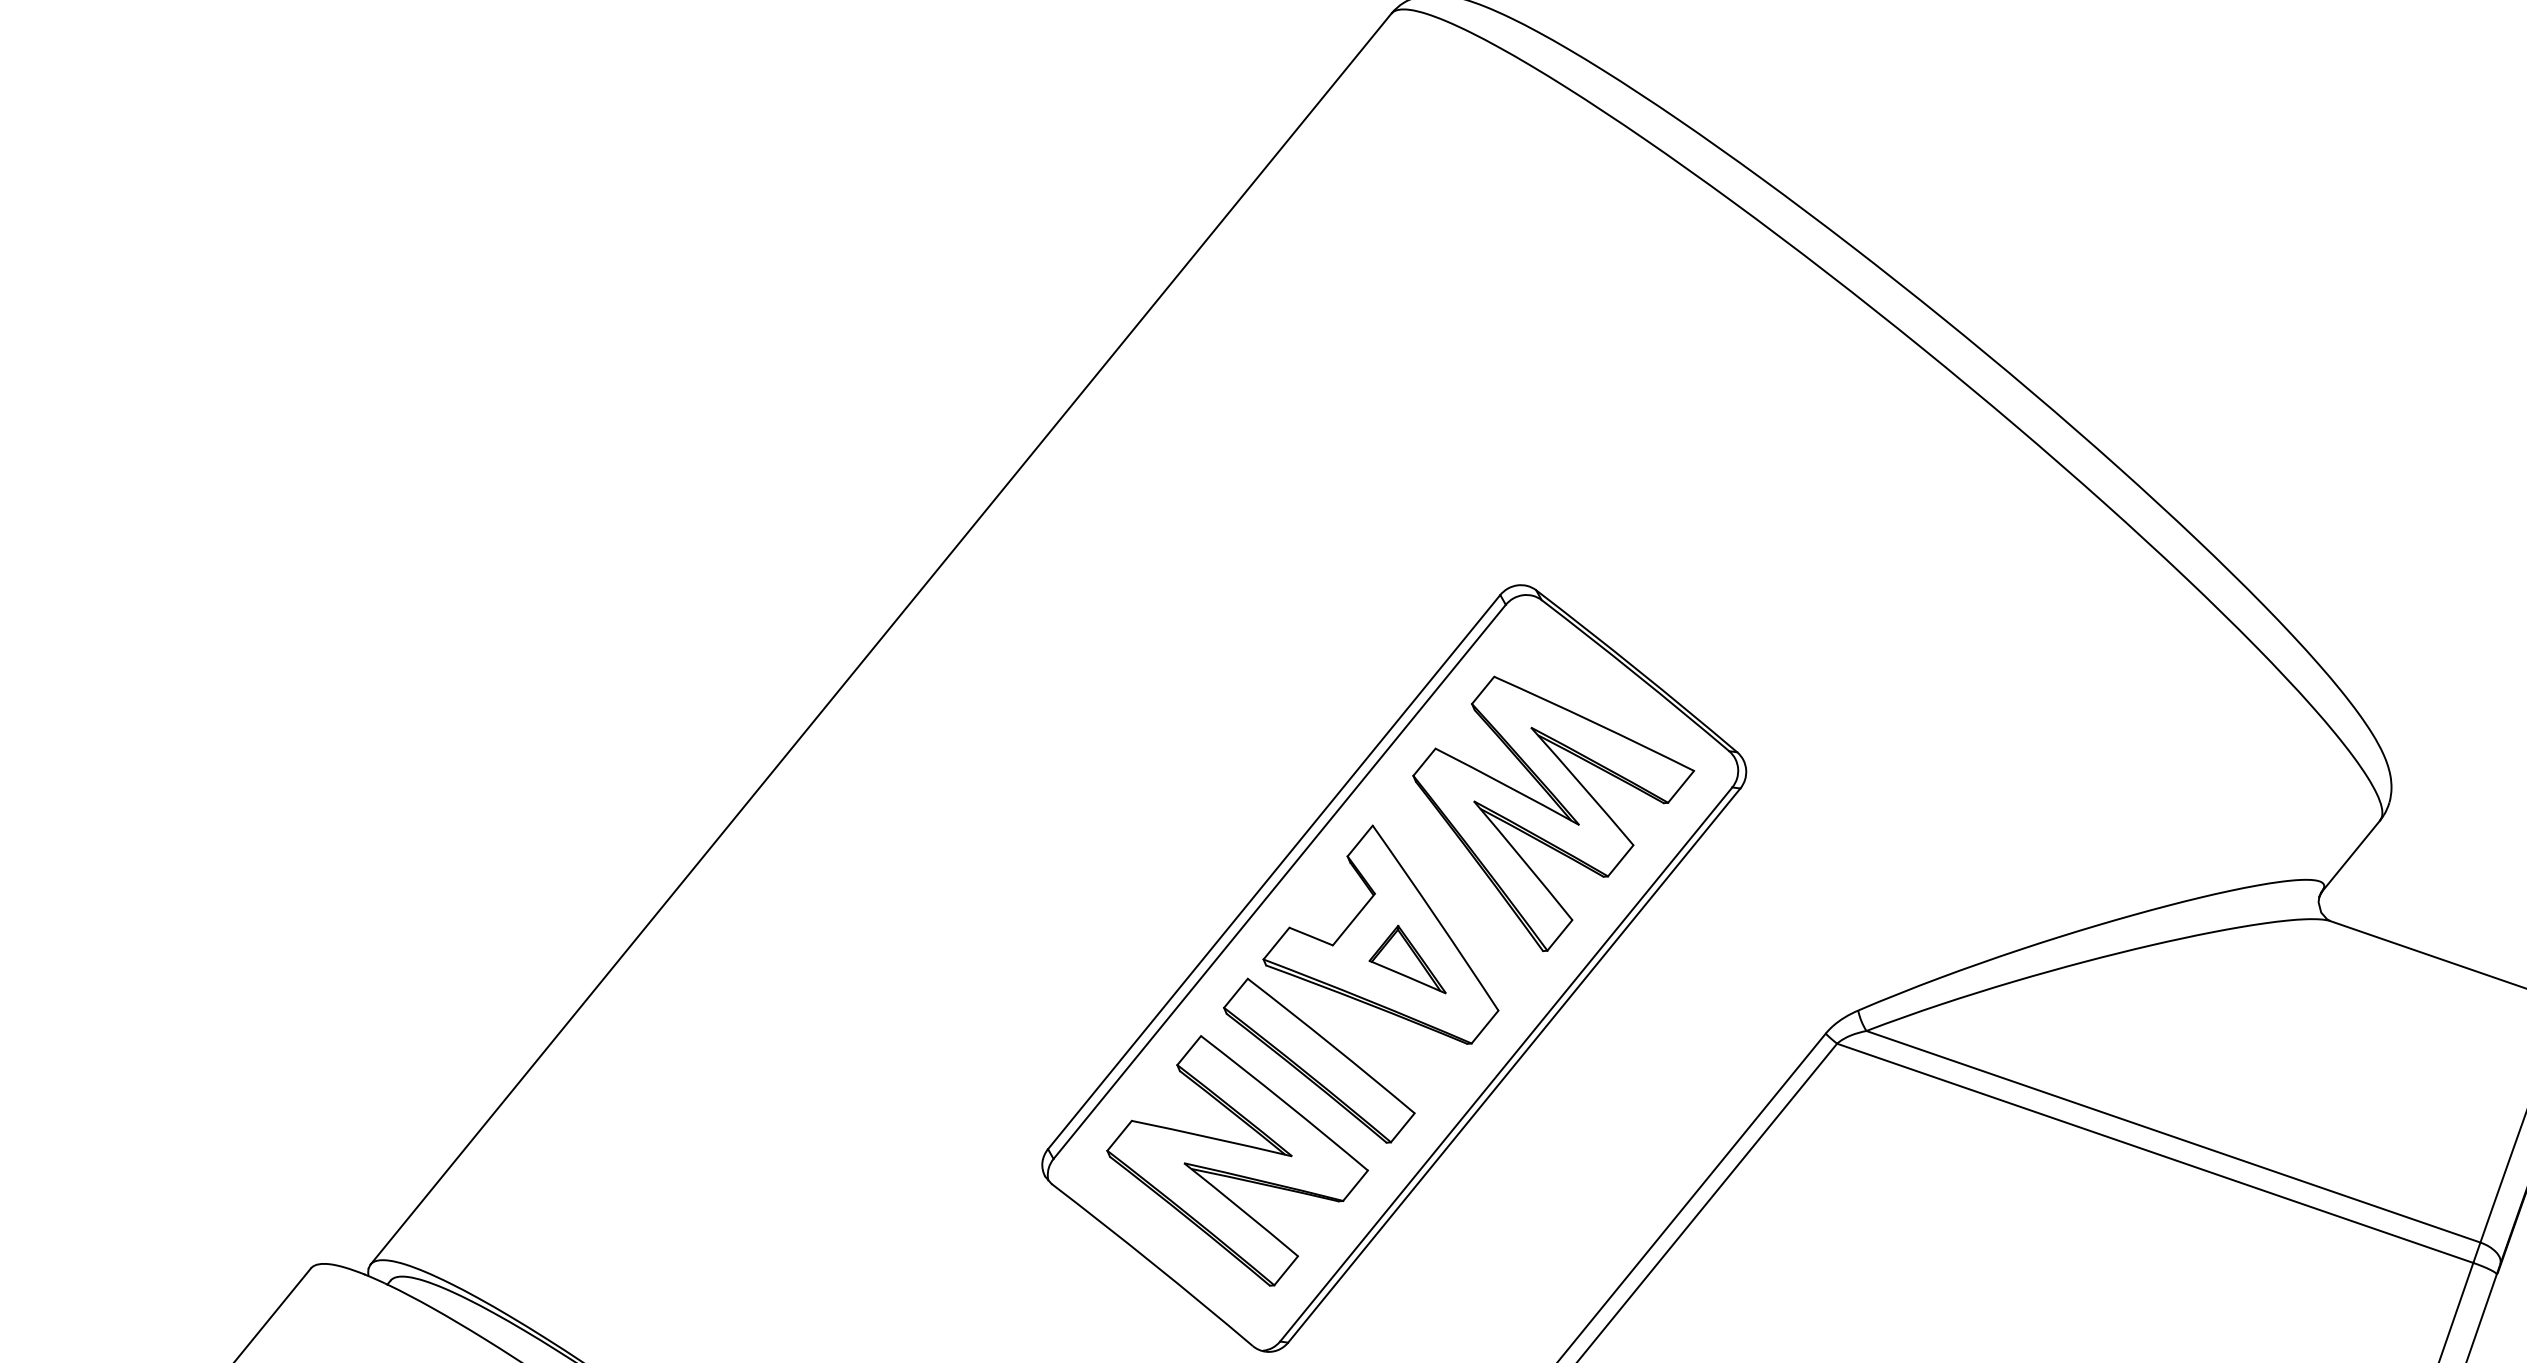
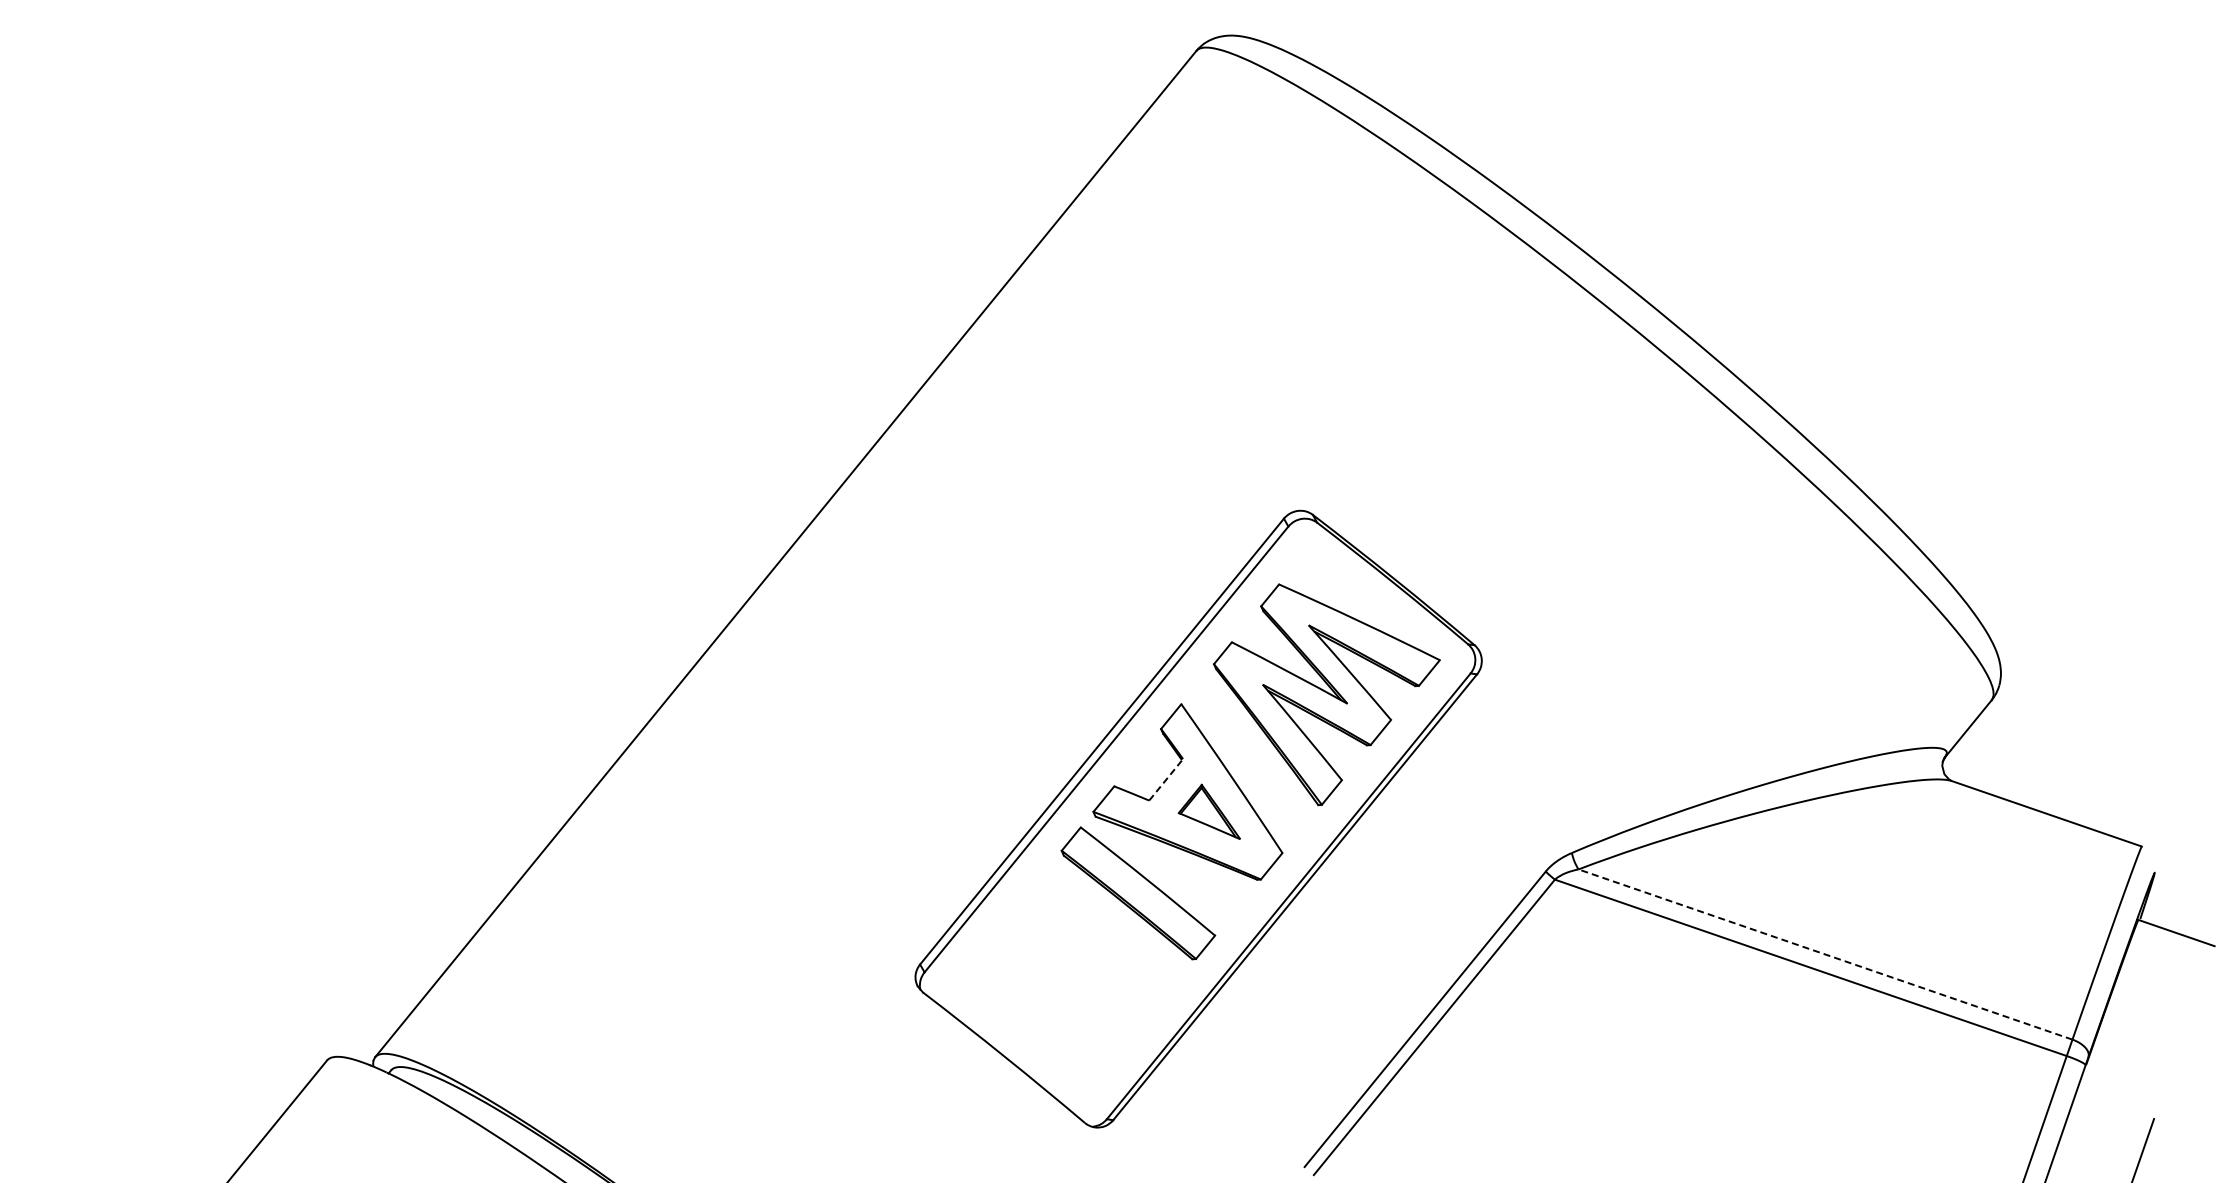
line: (1354, 919) -> (1166, 779), solid -> dashed
line: (2173, 1136) -> (1825, 954), solid -> dashed
part: (1237, 1160) -> (1072, 973), removed

